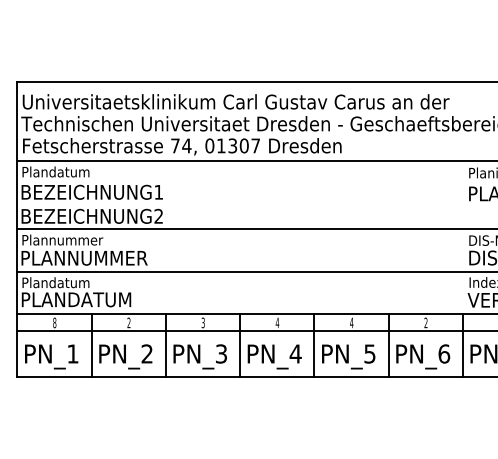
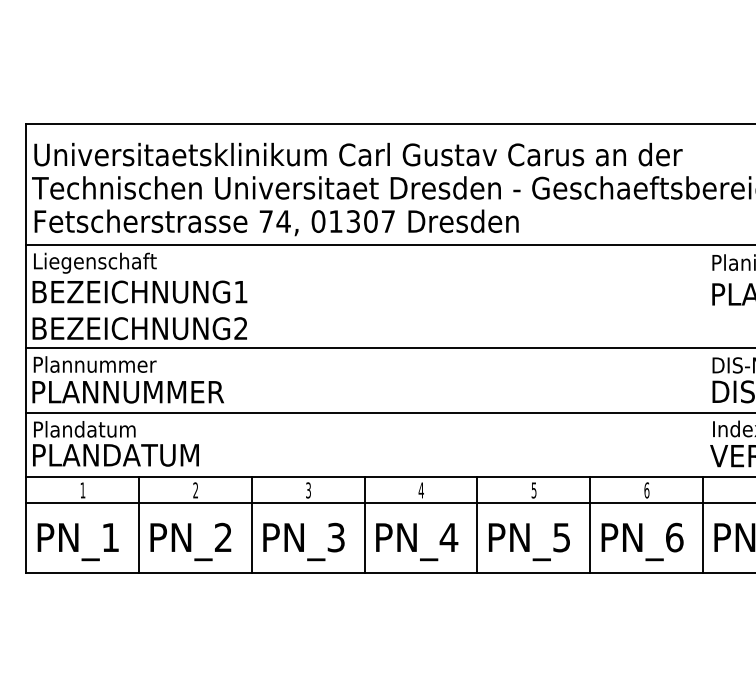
text: (63, 173) -> (96, 263), Plandatum -> Liegenschaft
text: (54, 322) -> (82, 489), 8 -> 1
text: (351, 322) -> (533, 489), 4 -> 5
text: (425, 322) -> (646, 489), 2 -> 6

